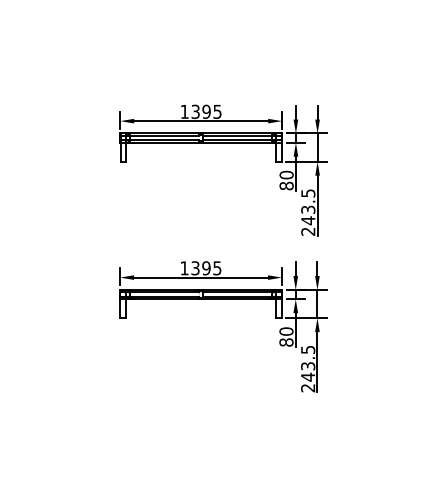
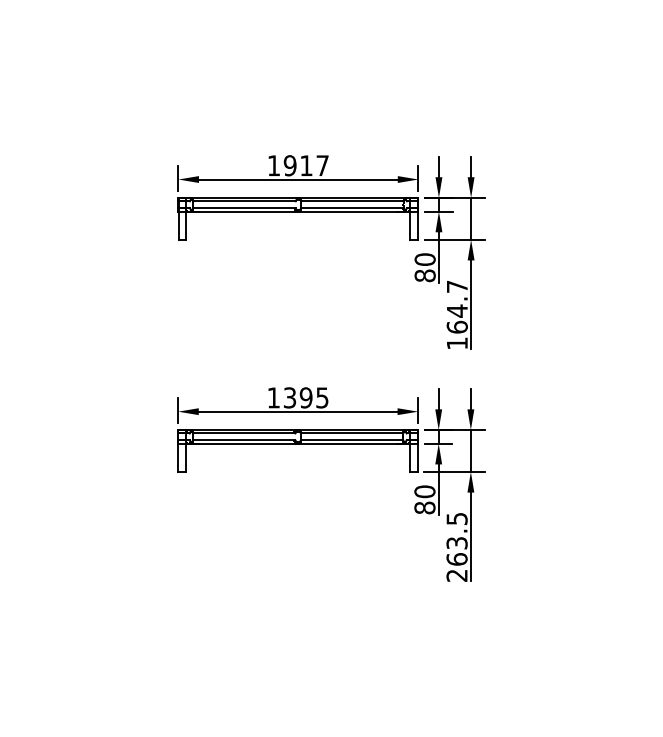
text: (206, 111) -> (306, 165), 1395 -> 1917
text: (308, 212) -> (457, 315), 243.5 -> 164.7
text: (308, 376) -> (457, 558), 243.5 -> 263.5

